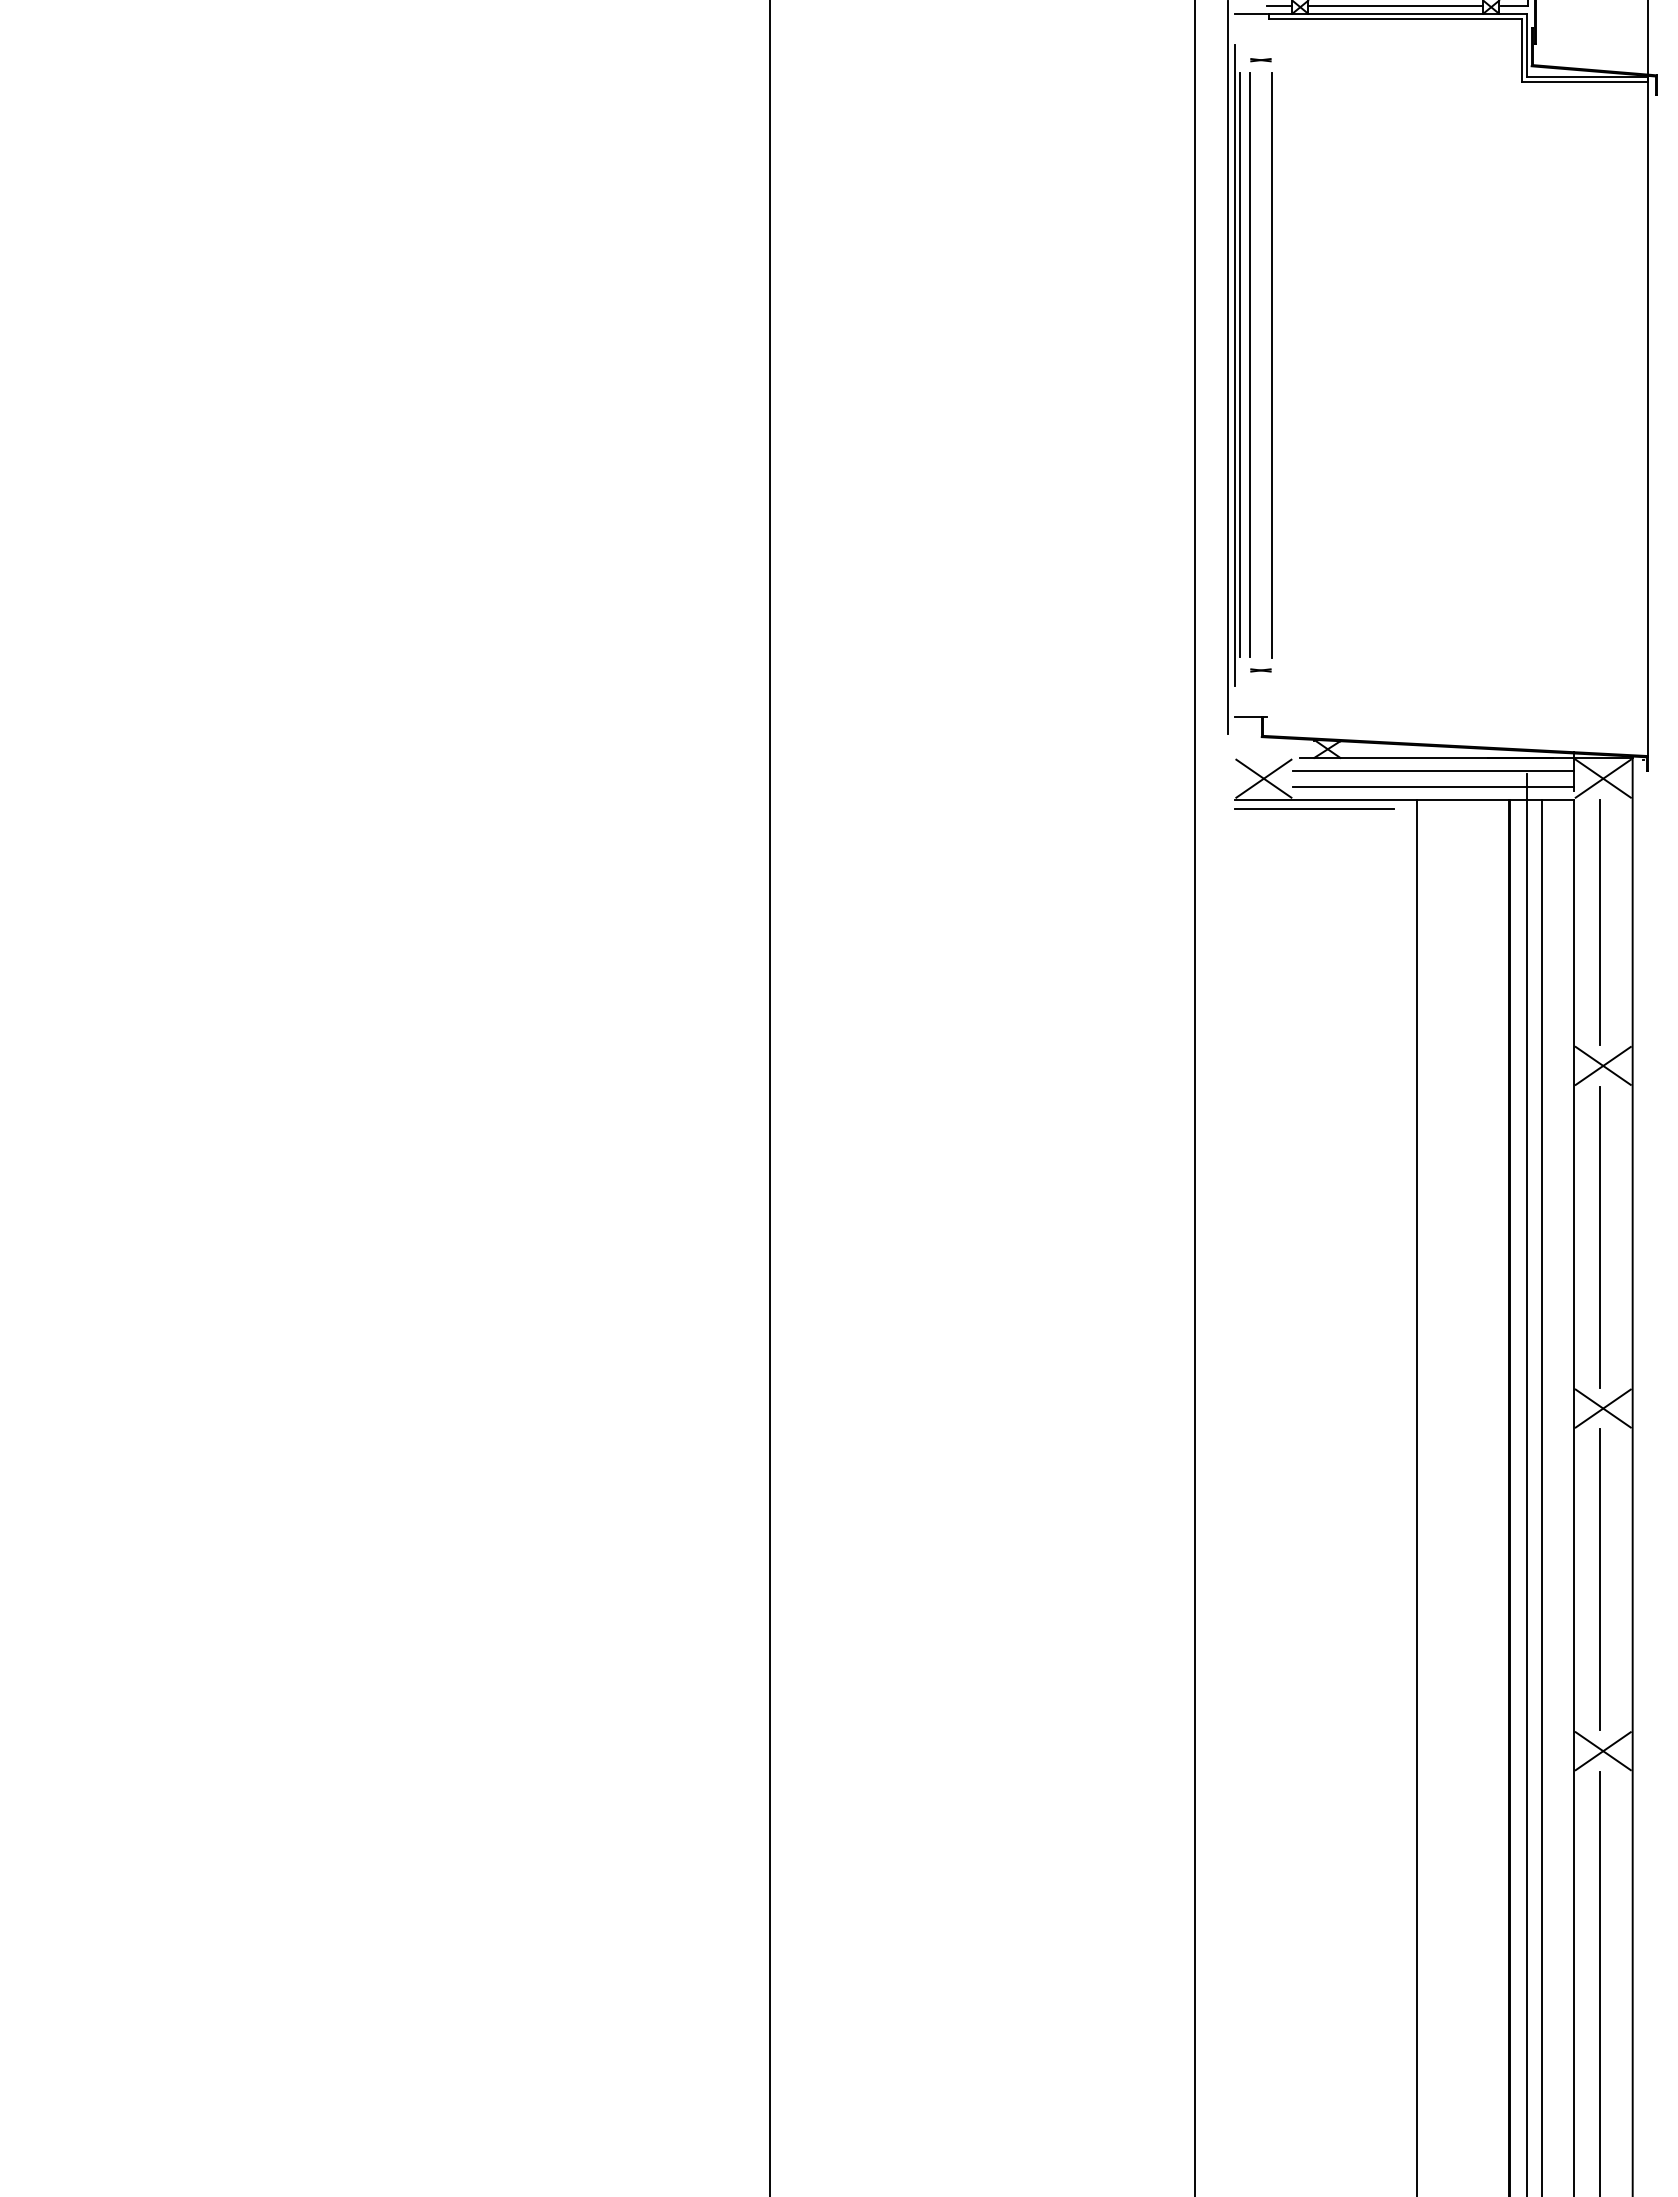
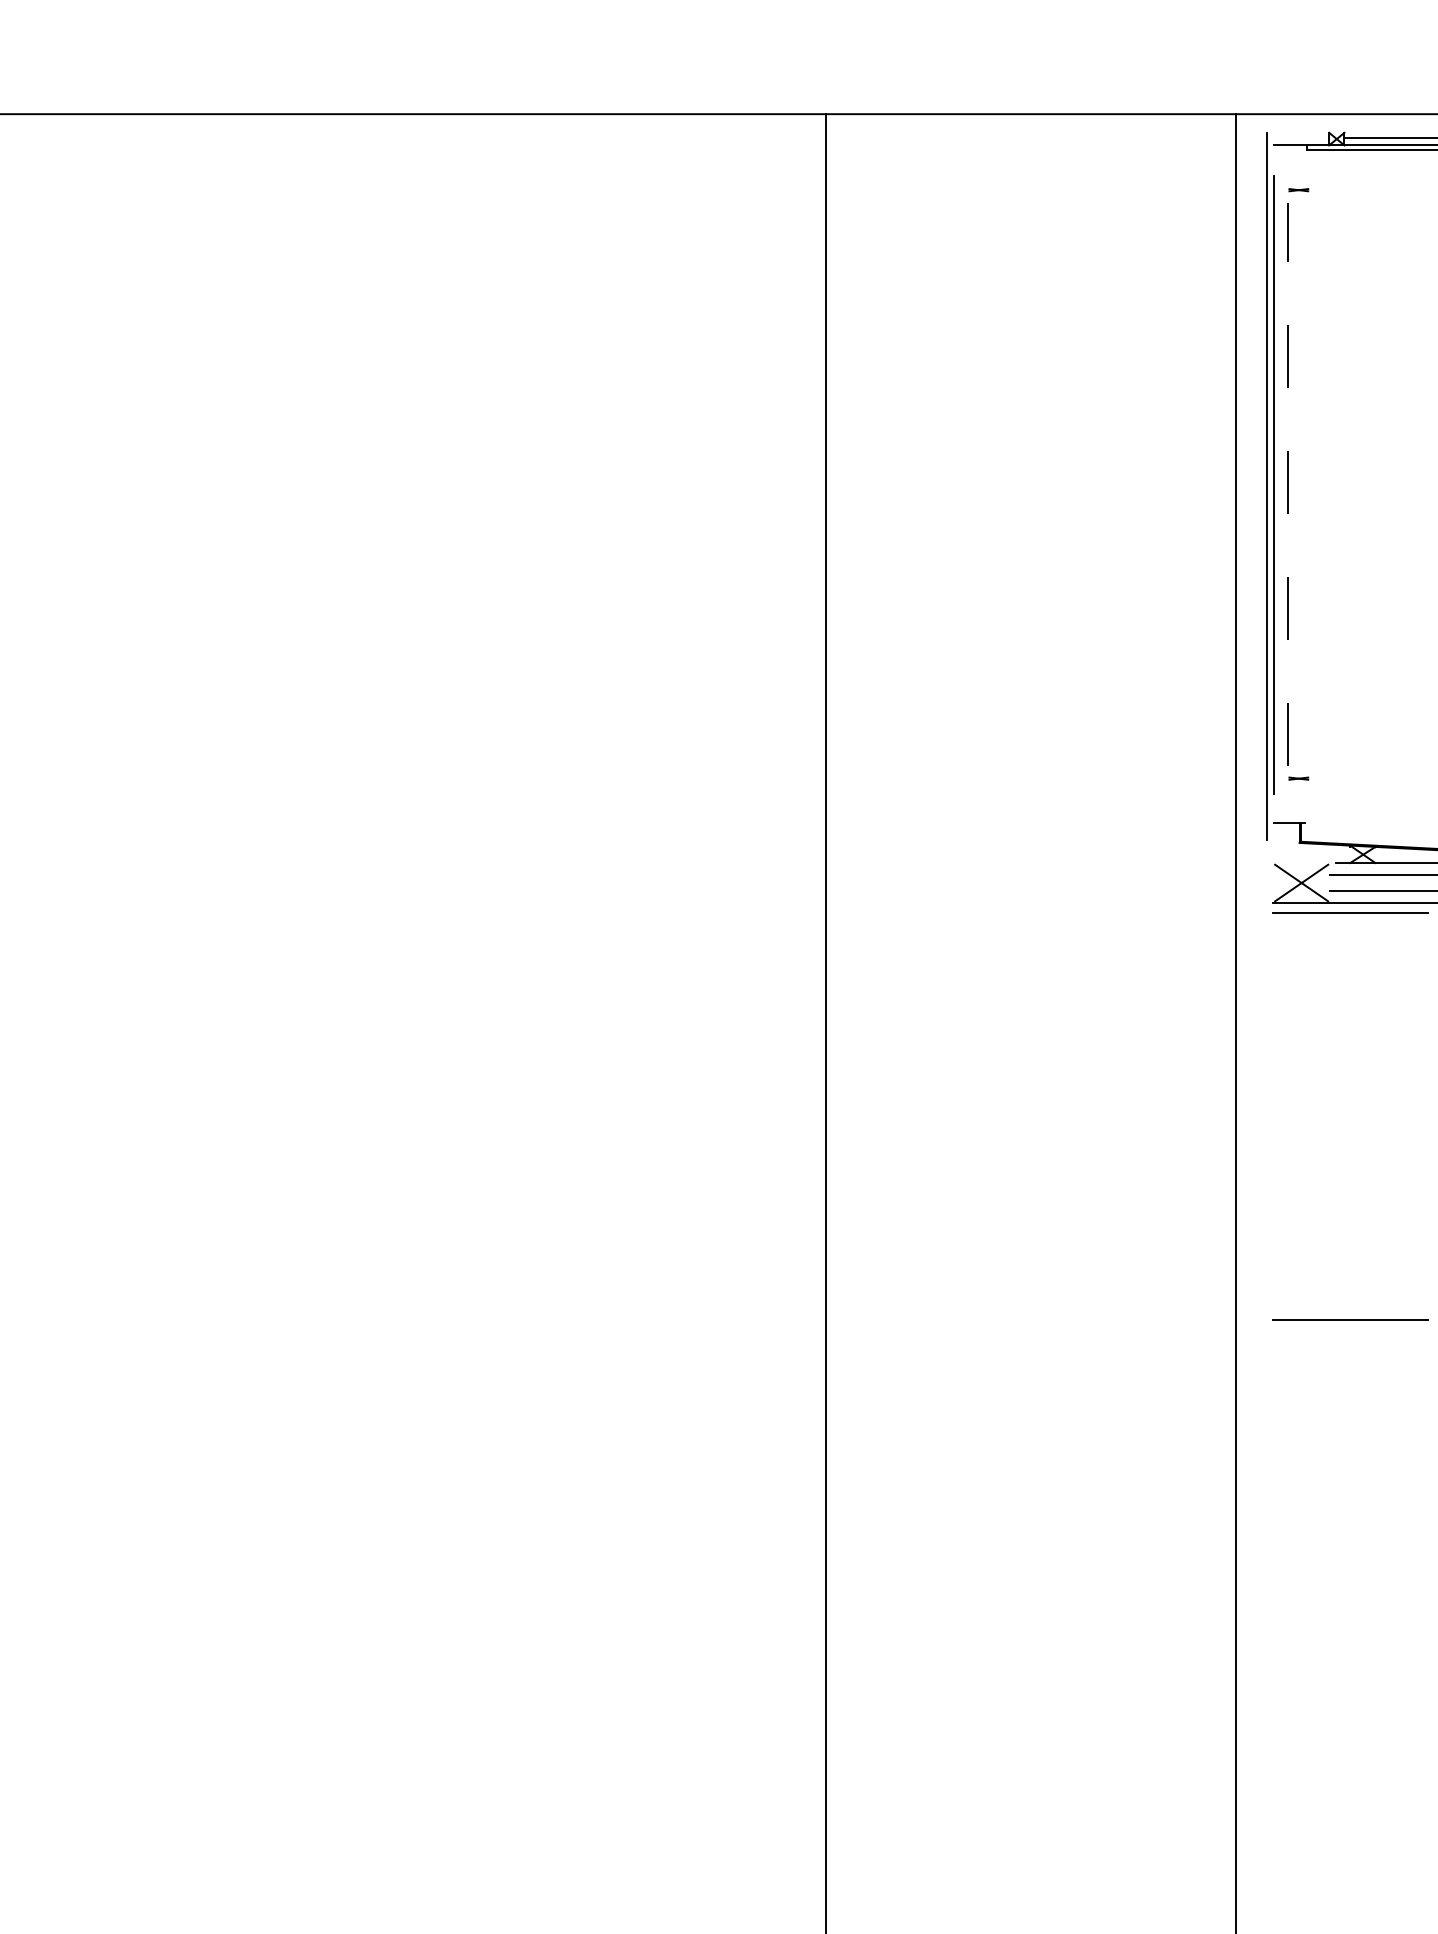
line: (1279, 6) -> (1316, 138), removed
line: (1239, 365) -> (1278, 484), removed
line: (1249, 365) -> (1287, 484), solid -> dashed
line: (1272, 365) -> (1309, 484), removed
line: (1314, 1231) -> (1350, 1319), added

